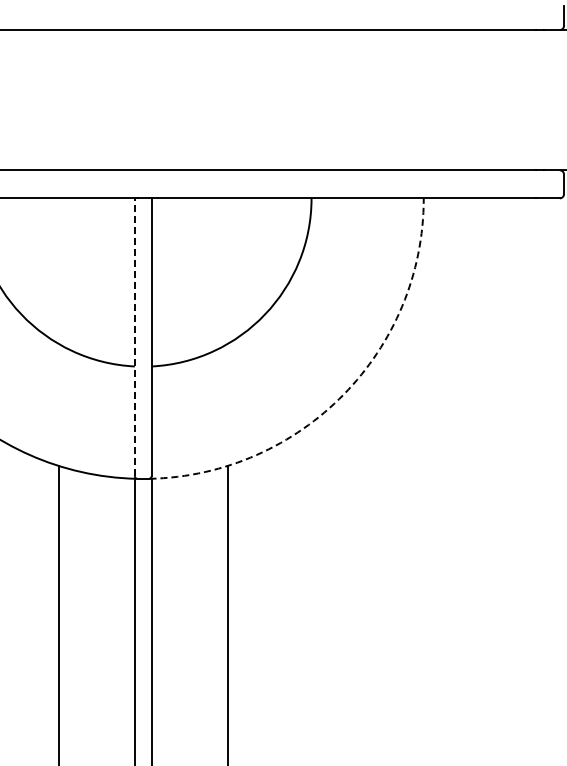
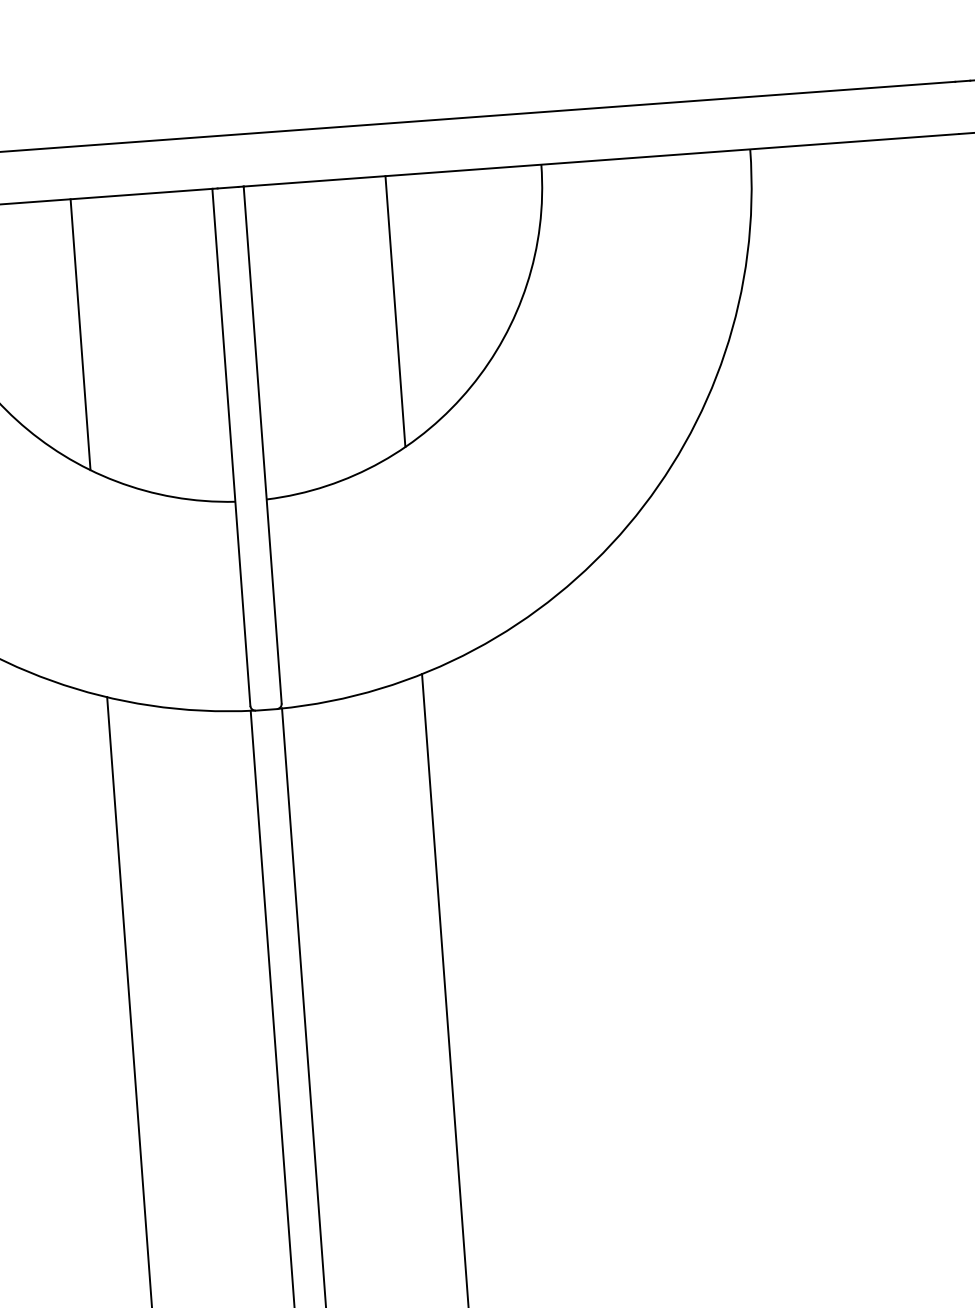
line: (58, 270) -> (80, 333), added
line: (227, 270) -> (394, 310), added
line: (134, 337) -> (230, 447), dashed -> solid
arc: (343, 394) -> (627, 525), dashed -> solid

